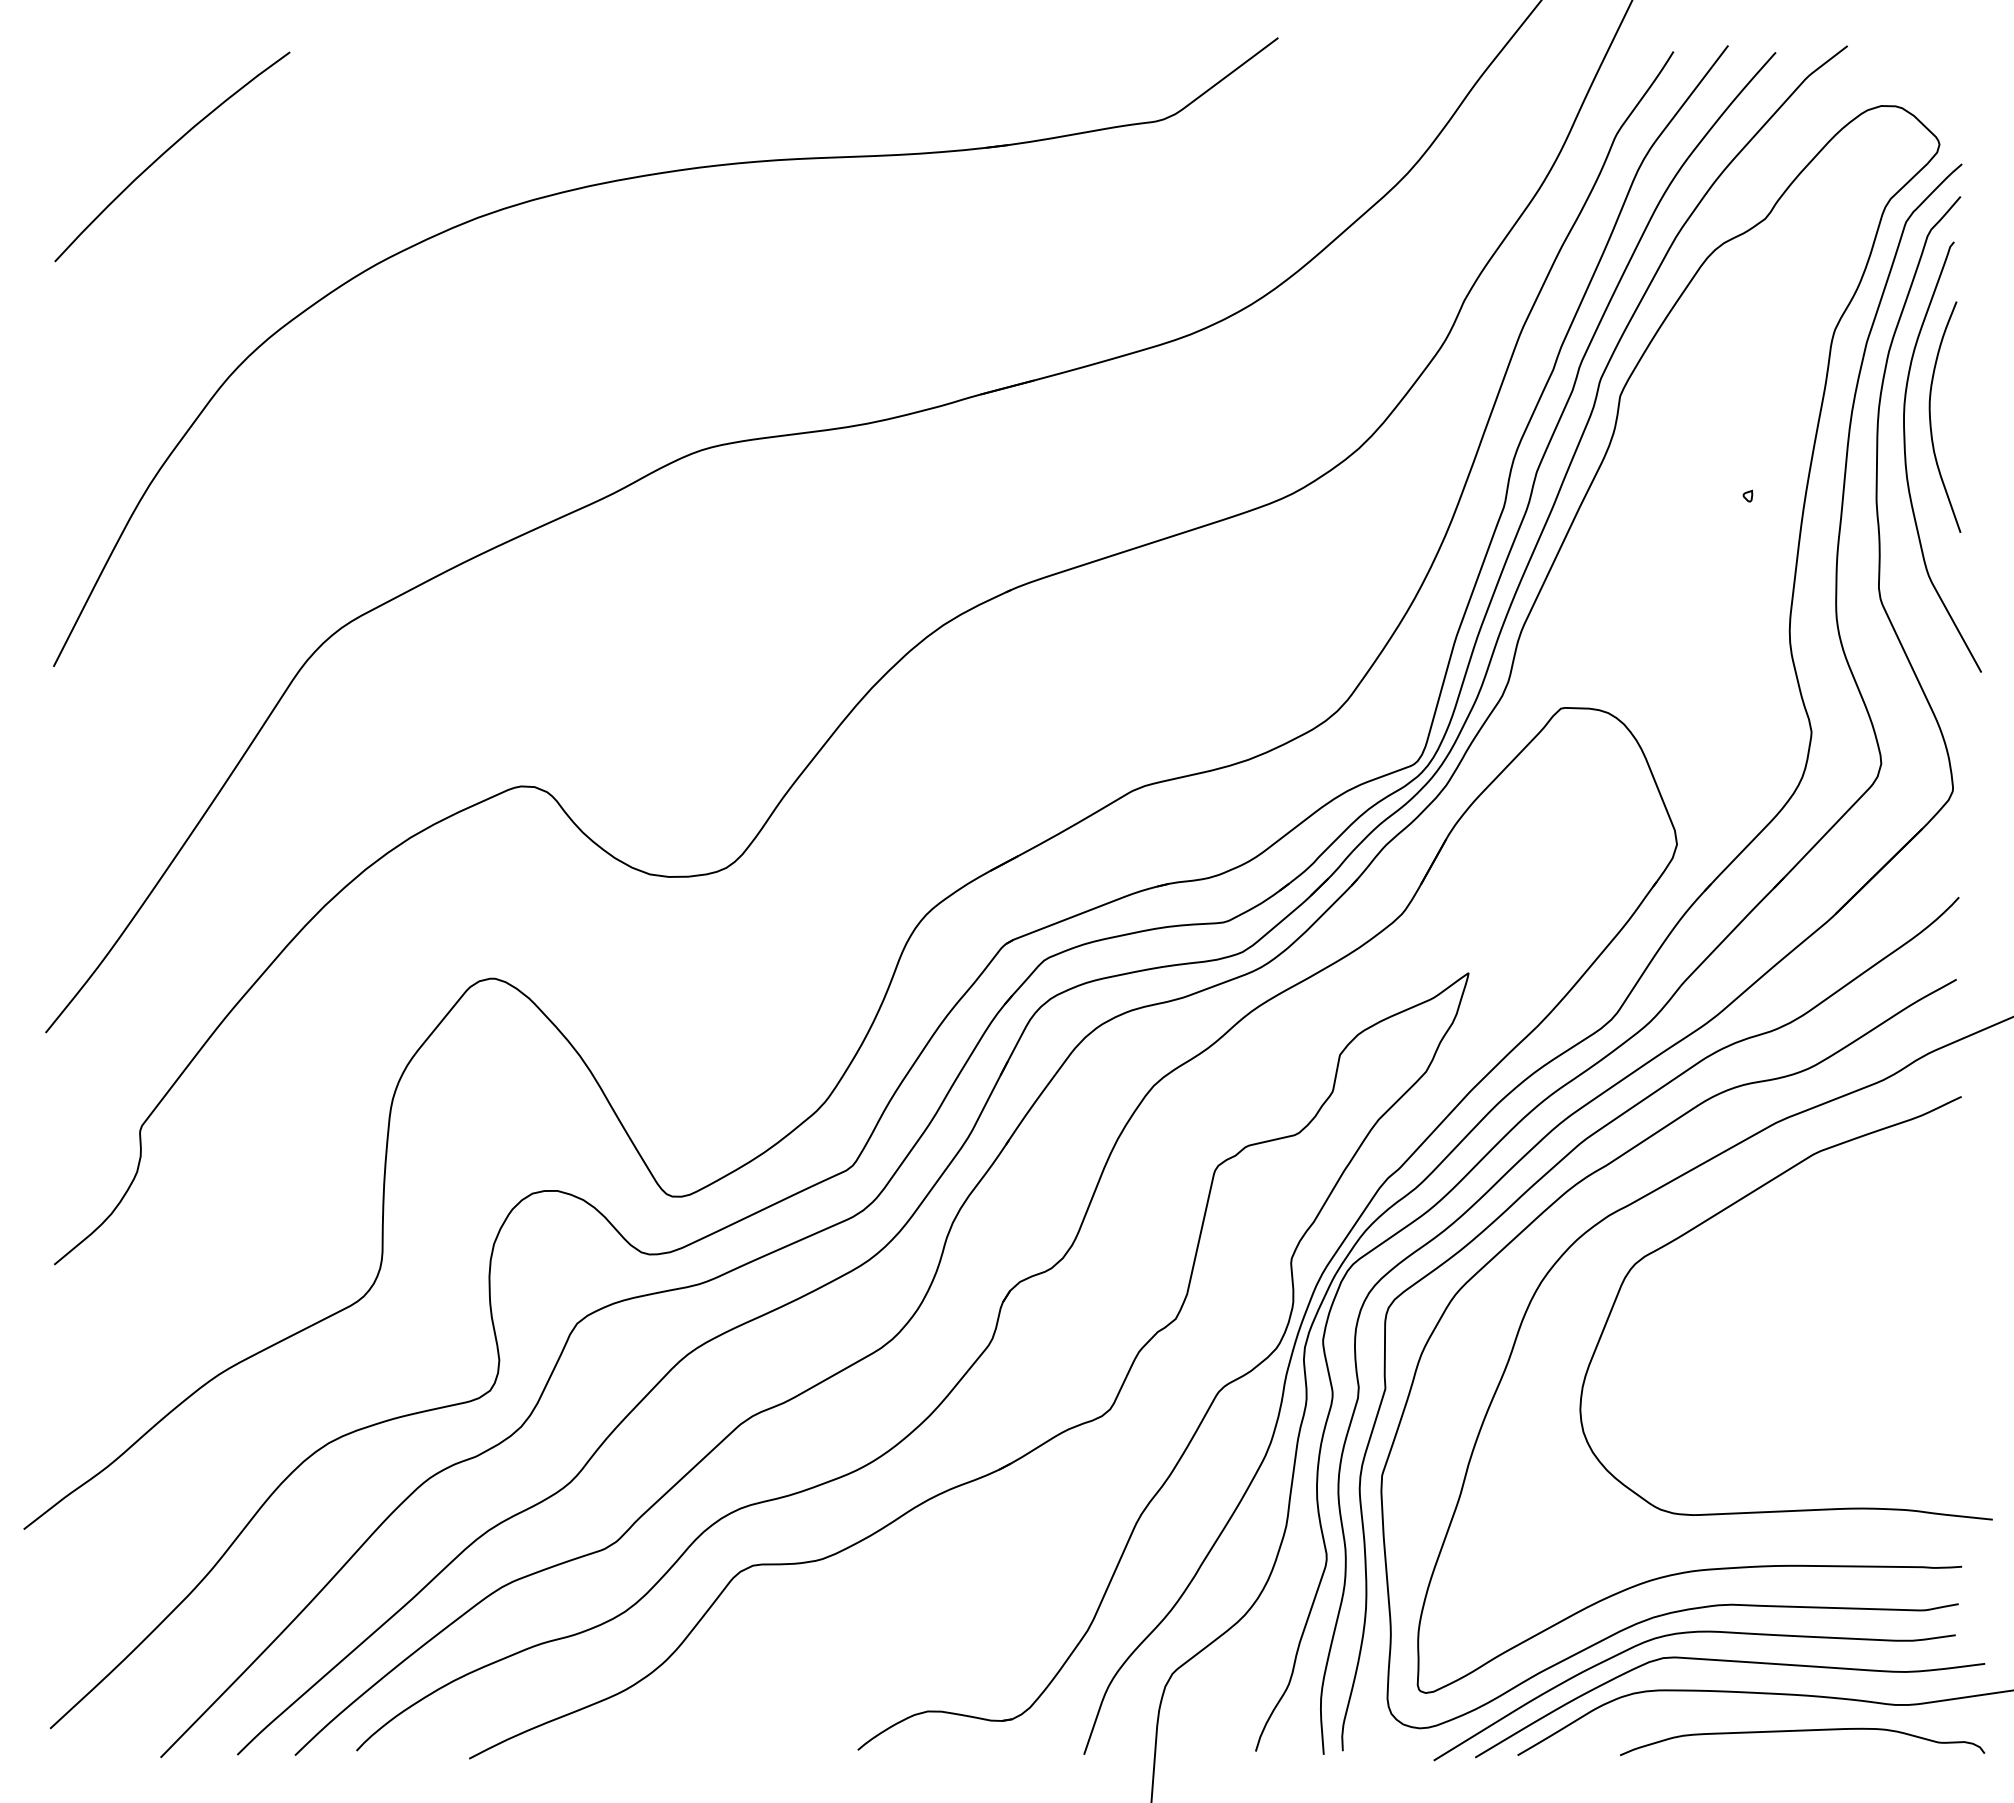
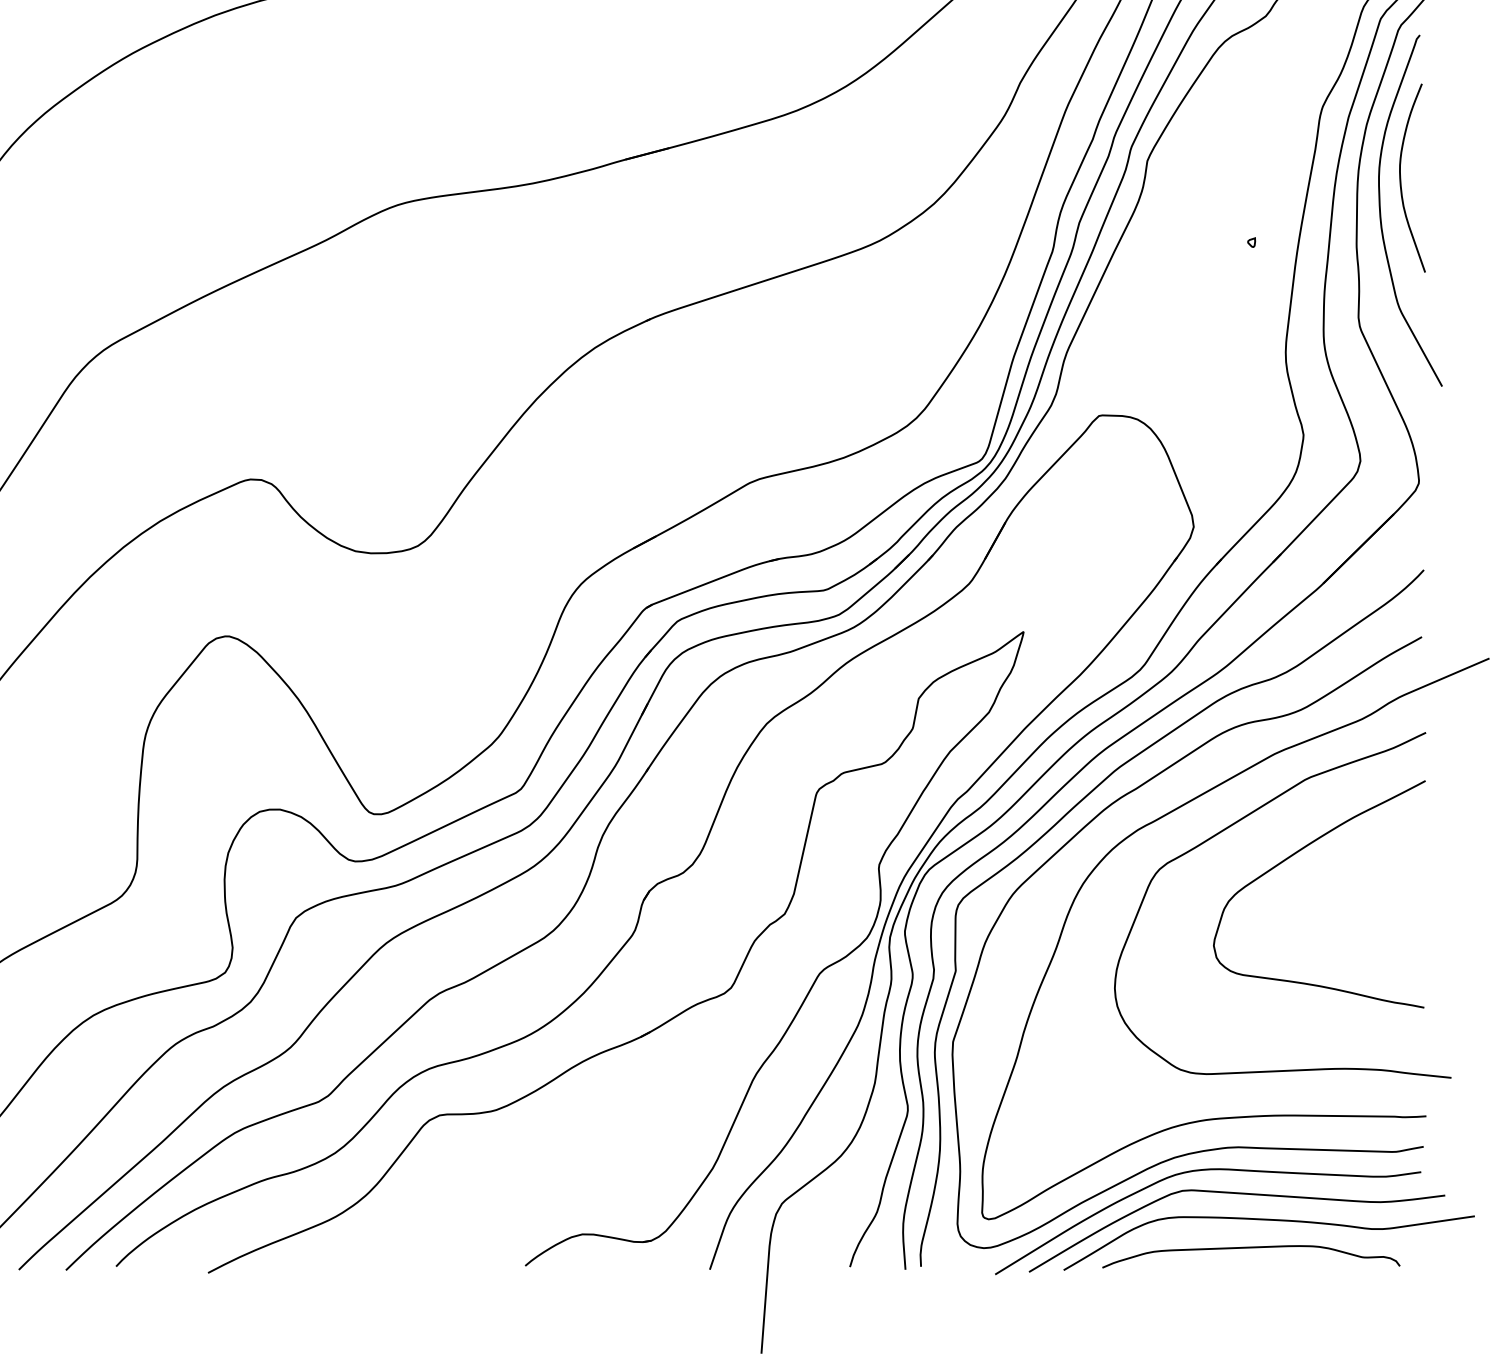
curve: (1800, 1246) -> (1294, 854), added
curve: (1802, 1731) -> (1251, 1248), moved

